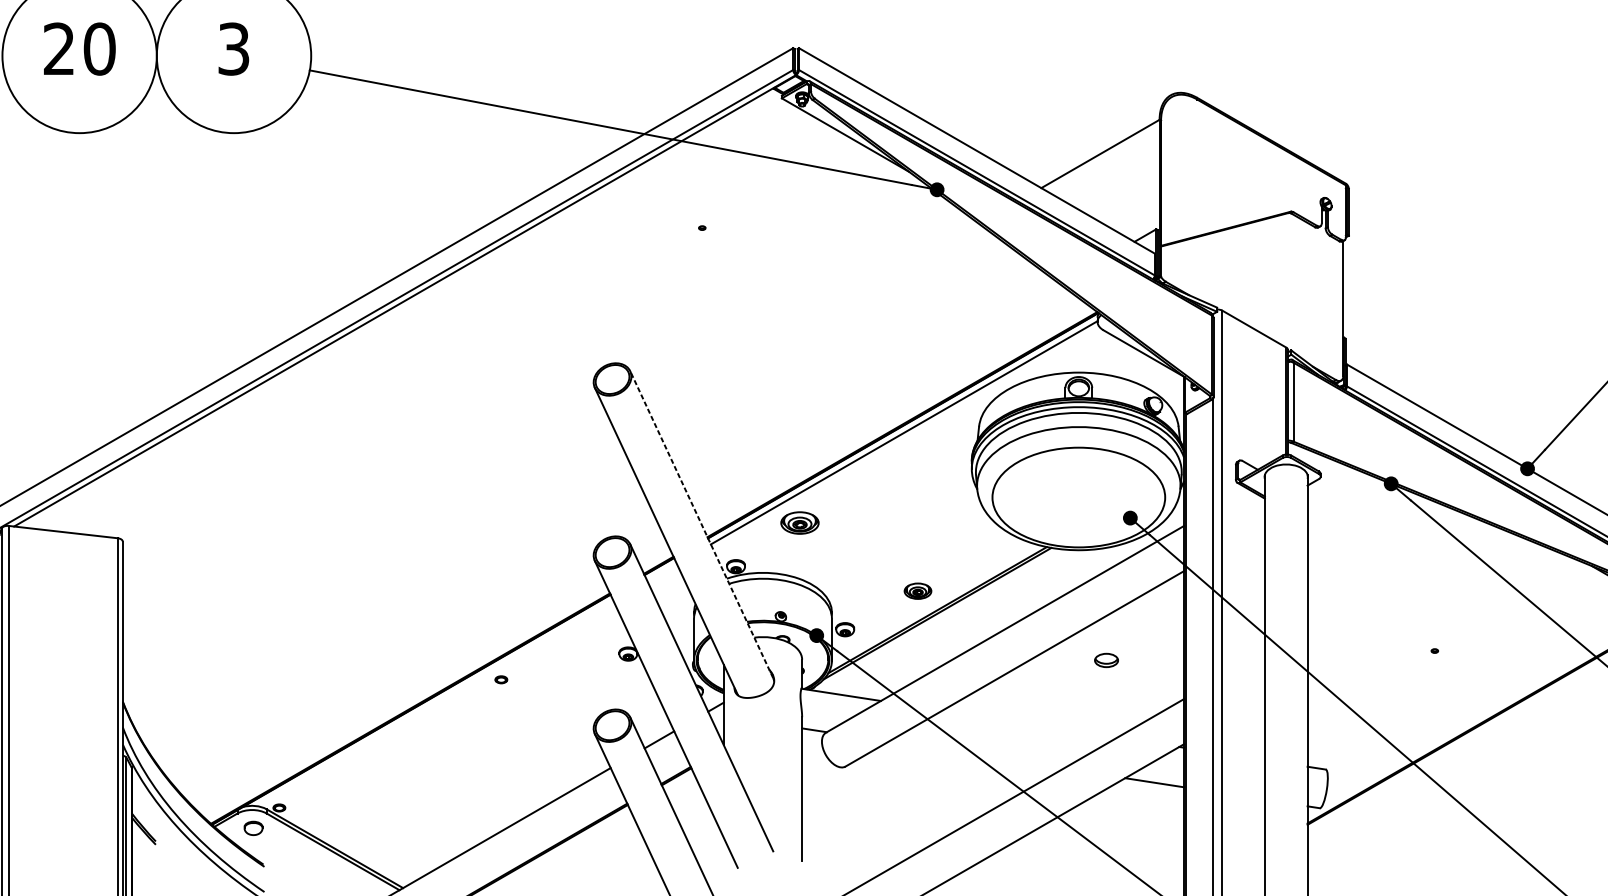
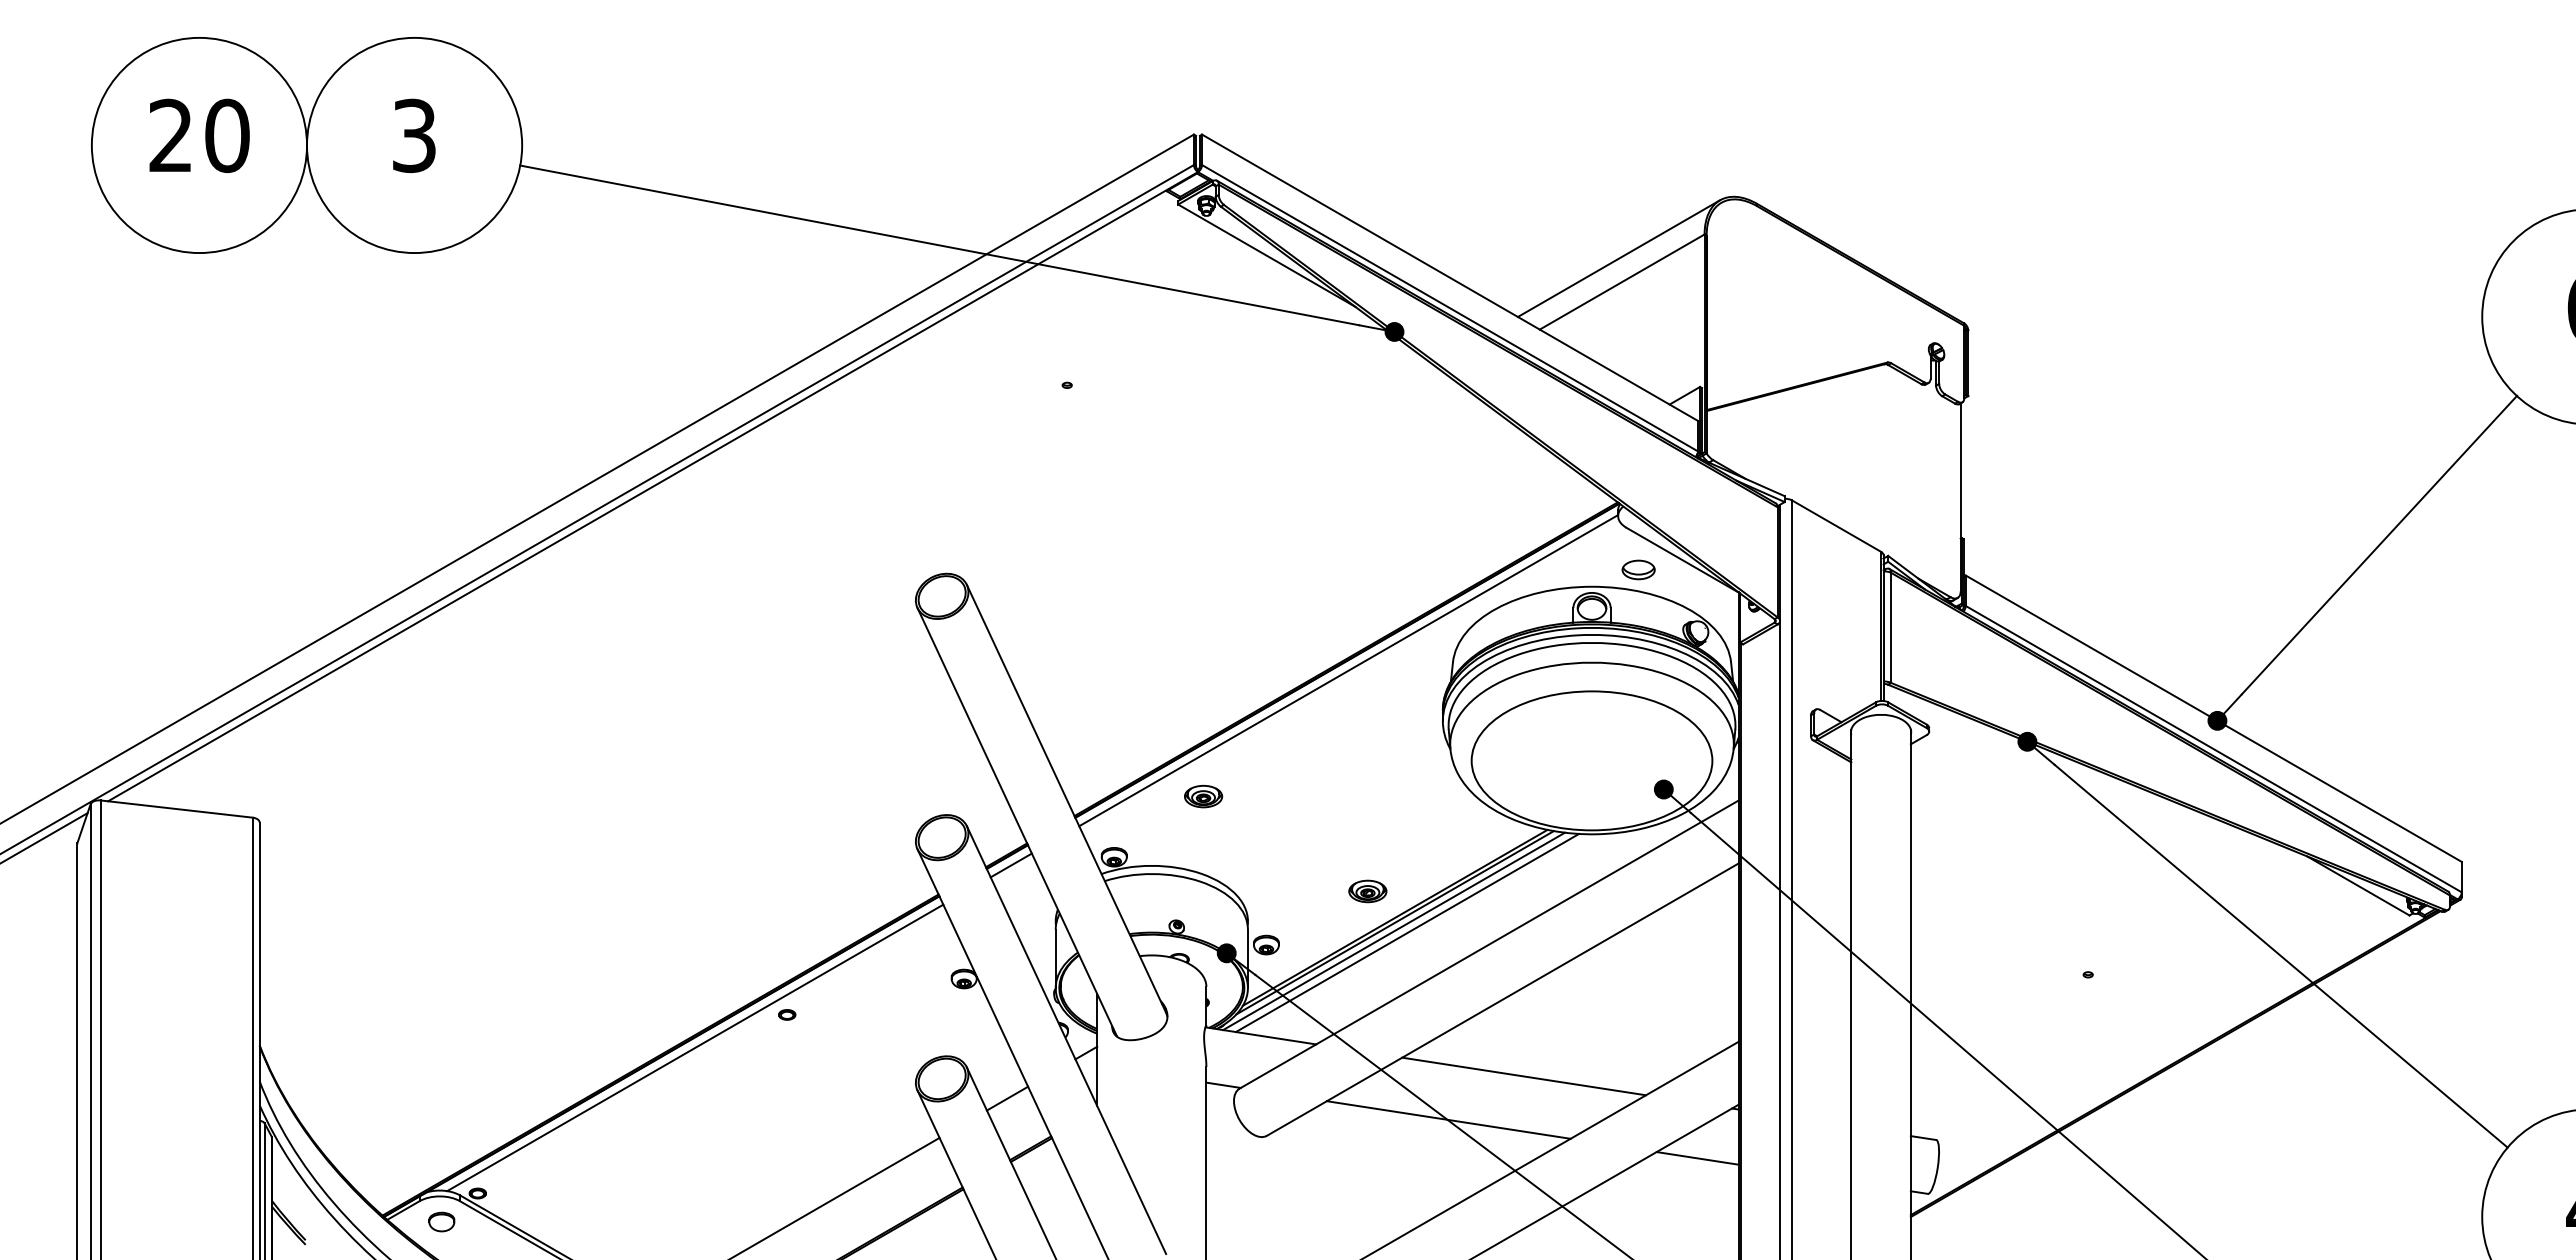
line: (1097, 137) -> (1618, 258), added
part: (800, 523) -> (1203, 796), size x0.71
line: (701, 524) -> (1066, 798), dashed -> solid
line: (661, 572) -> (1010, 865), added
line: (936, 619) -> (1393, 931), added
line: (946, 620) -> (1407, 932), added
part: (1106, 660) -> (1638, 569), moved
line: (435, 703) -> (695, 1047), added
line: (1030, 724) -> (1524, 1076), added
line: (975, 754) -> (1448, 1119), added

